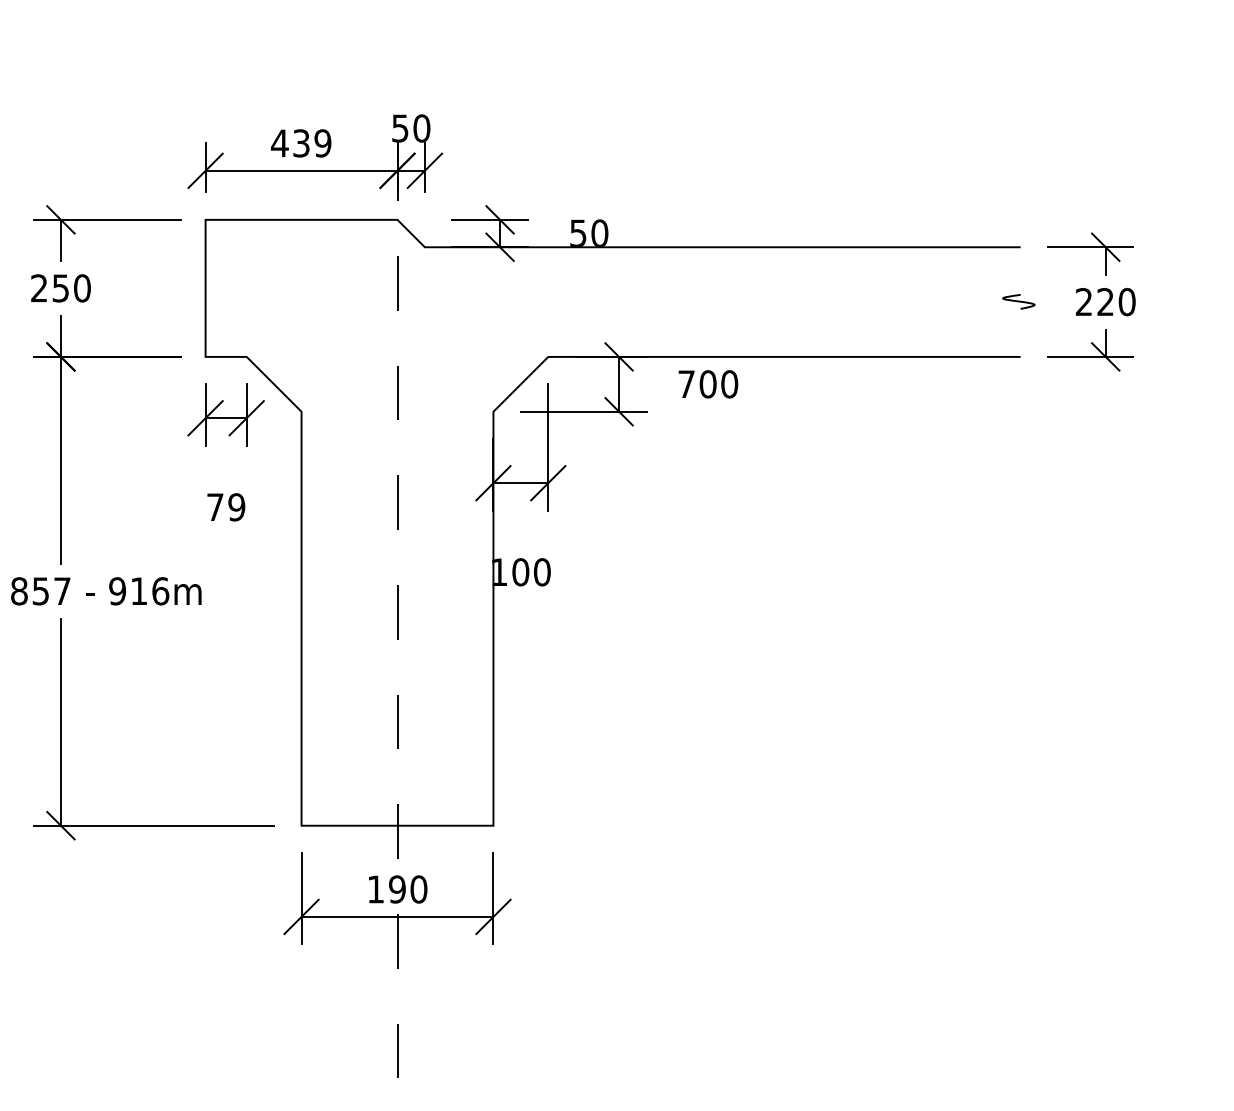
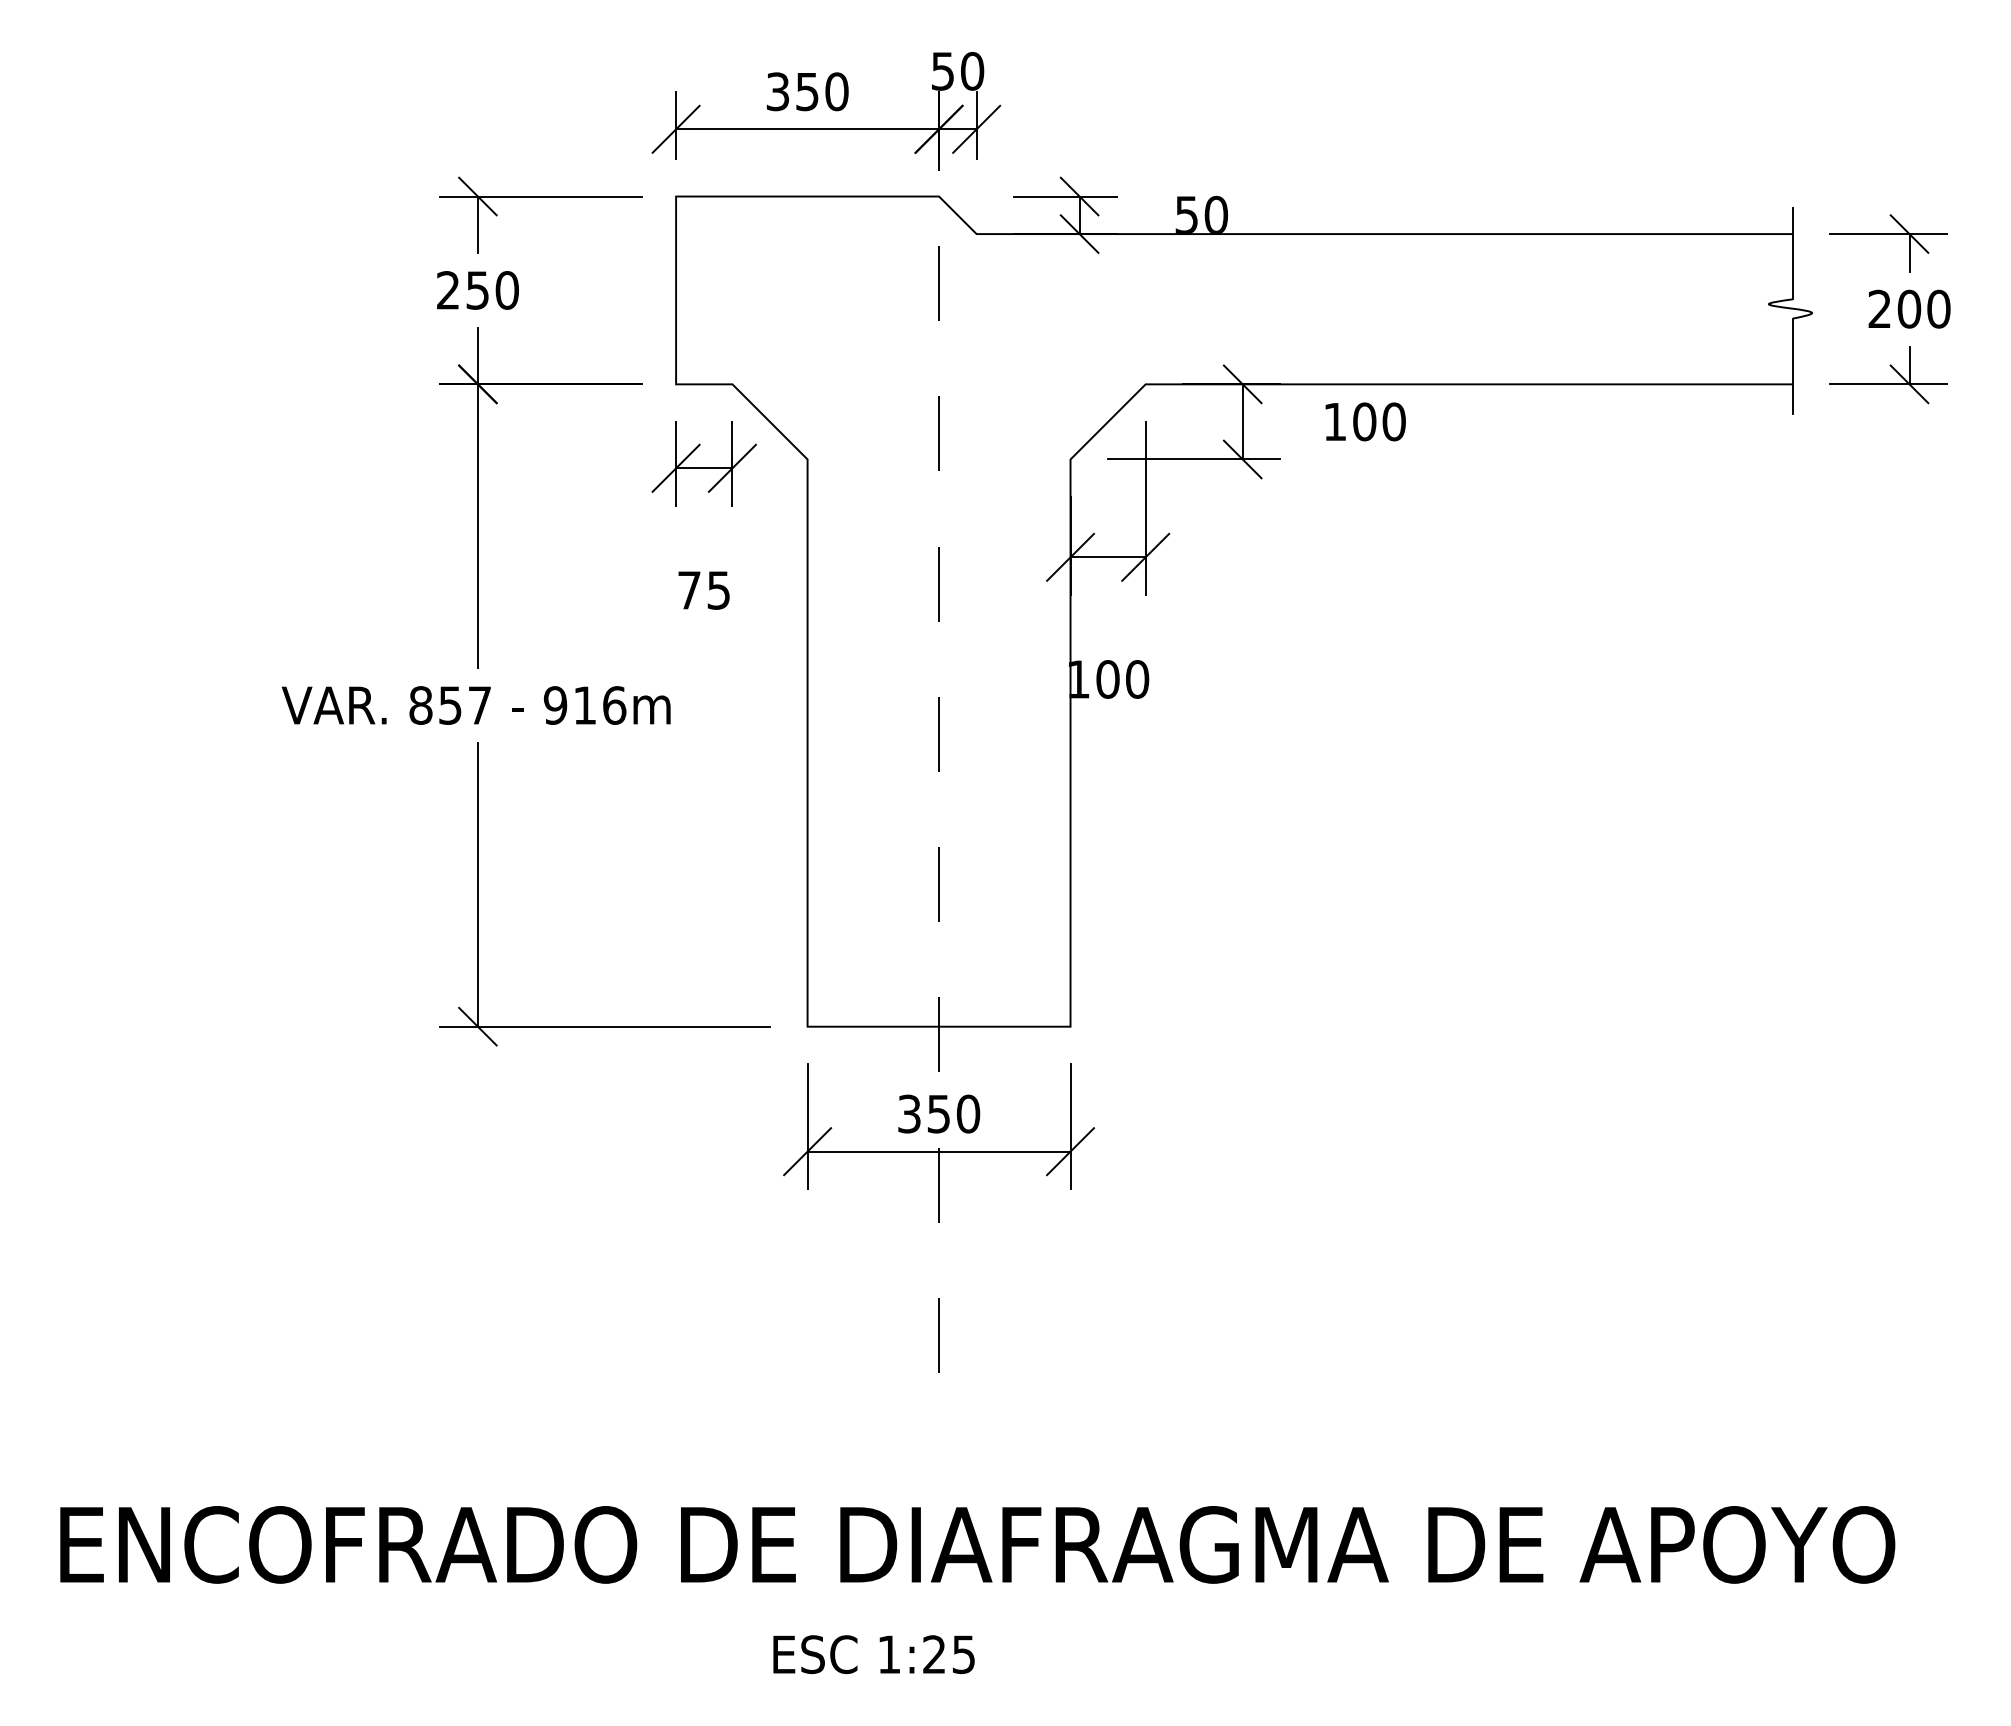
text: (300, 143) -> (806, 91), 439 -> 350
line: (1020, 261) -> (1792, 253), added
text: (1105, 301) -> (1909, 308), 220 -> 200
line: (1020, 343) -> (1792, 365), added
text: (686, 384) -> (1335, 421), 700 -> 100
text: (236, 507) -> (718, 590), 79 -> 75
text: (386, 889) -> (924, 1113), 190 -> 350

